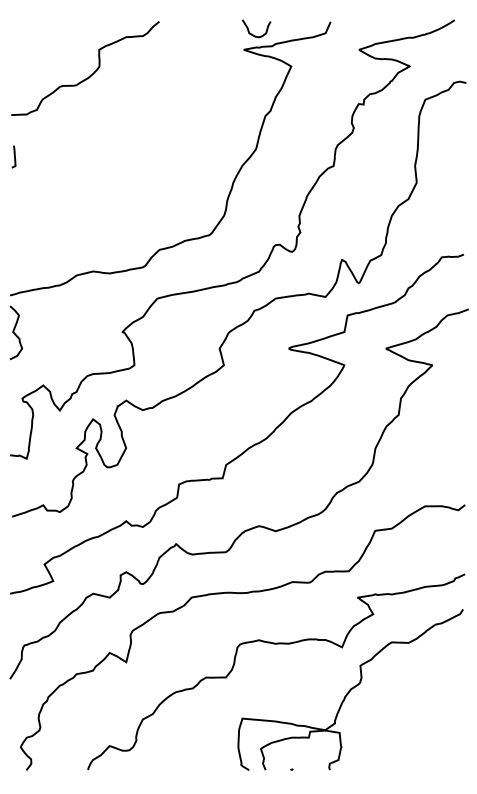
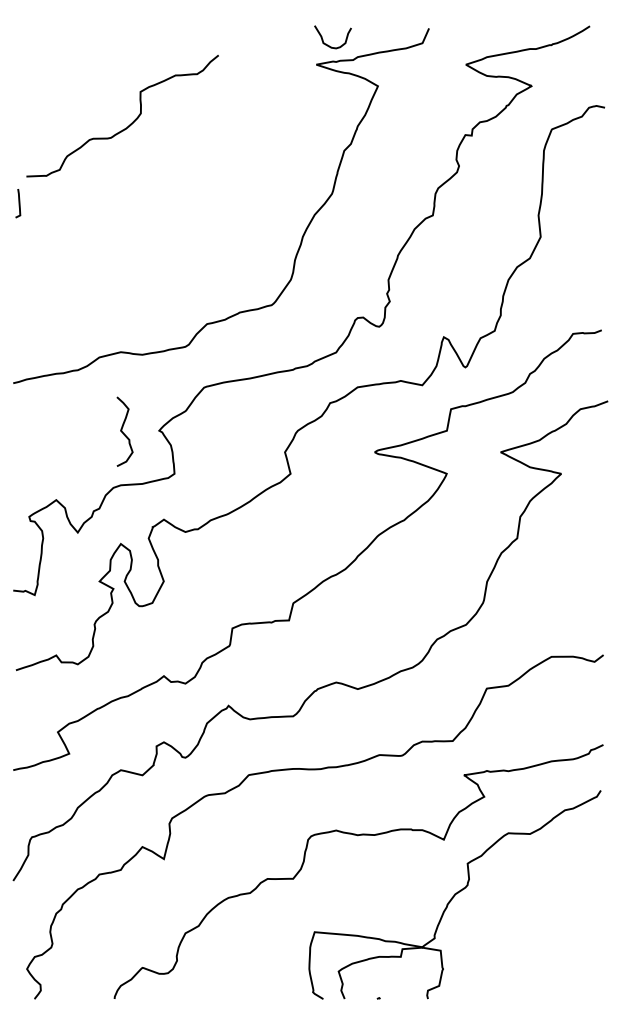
curve: (90, 74) -> (129, 123), moved
curve: (15, 333) -> (124, 432), moved

